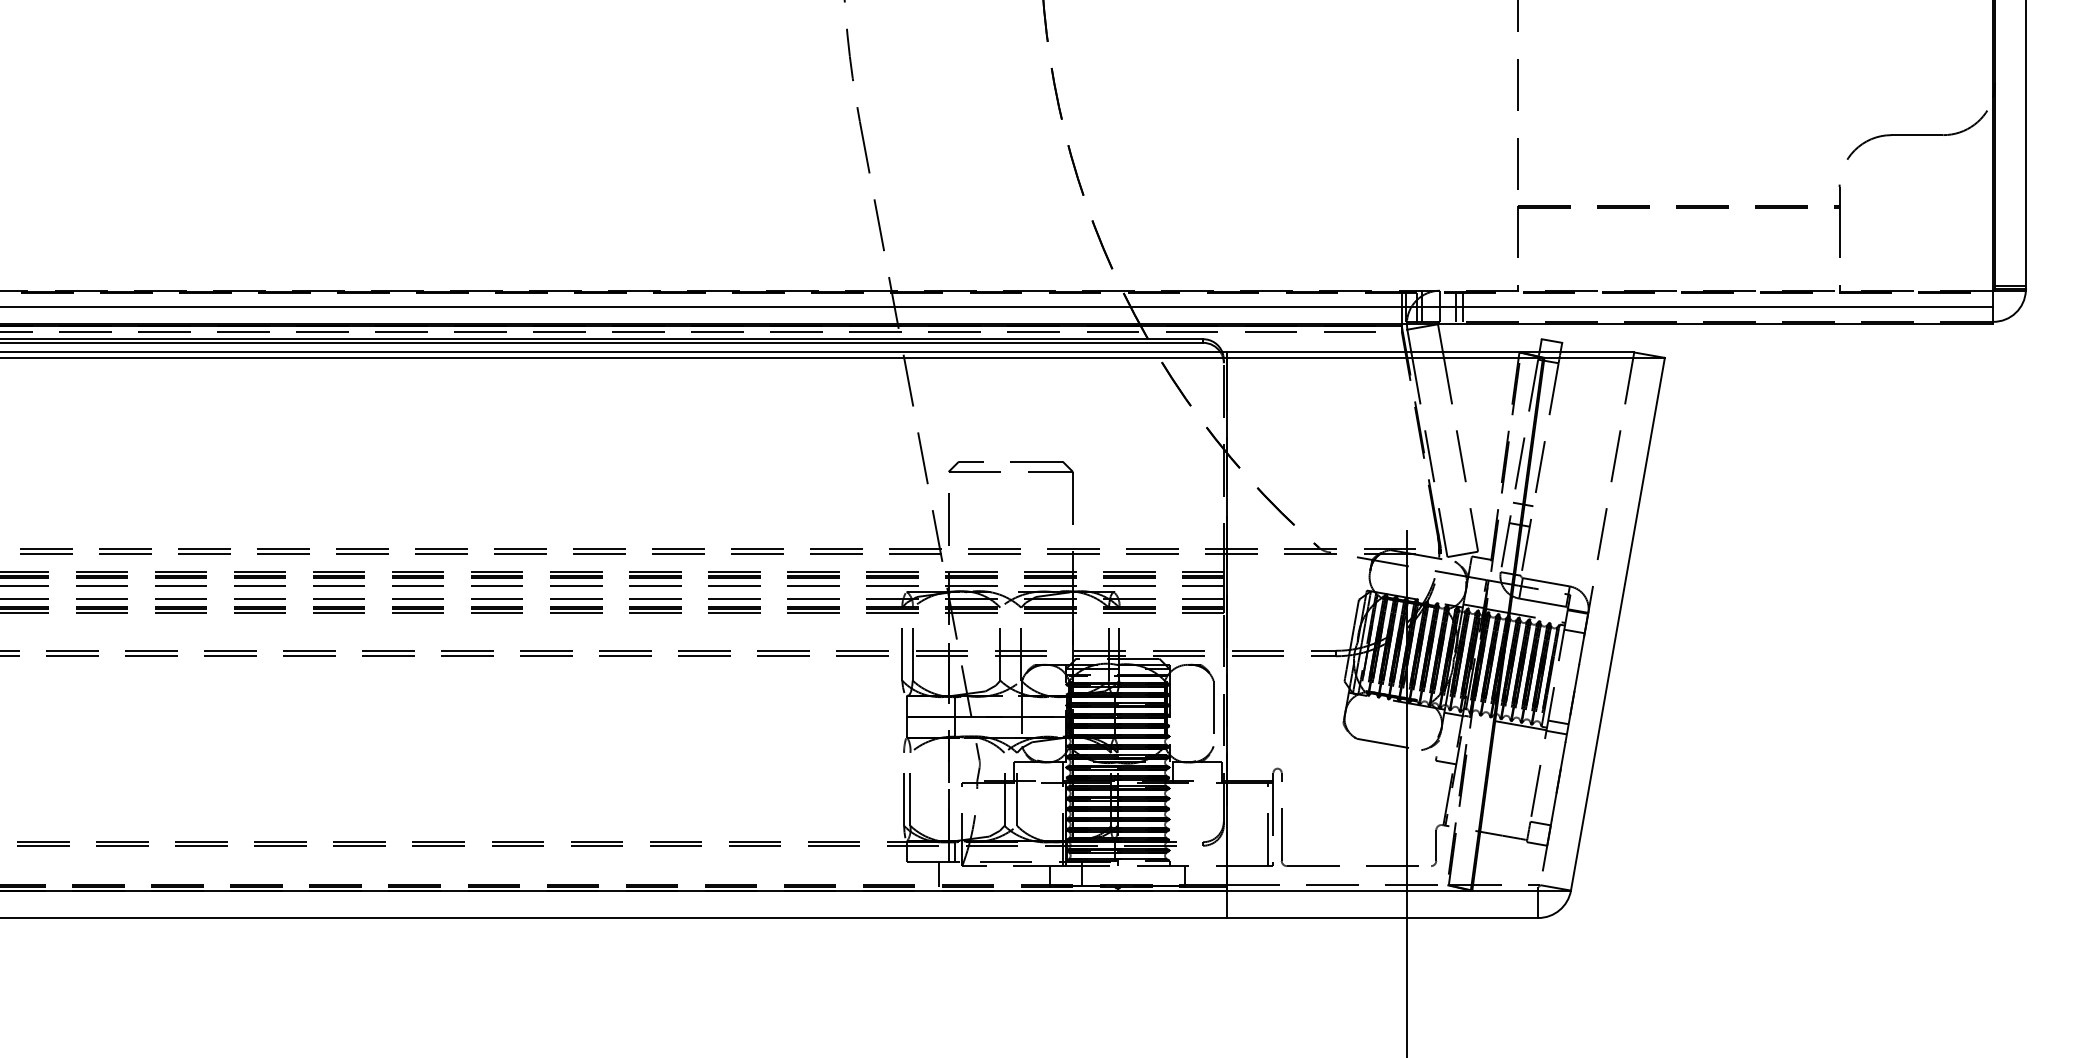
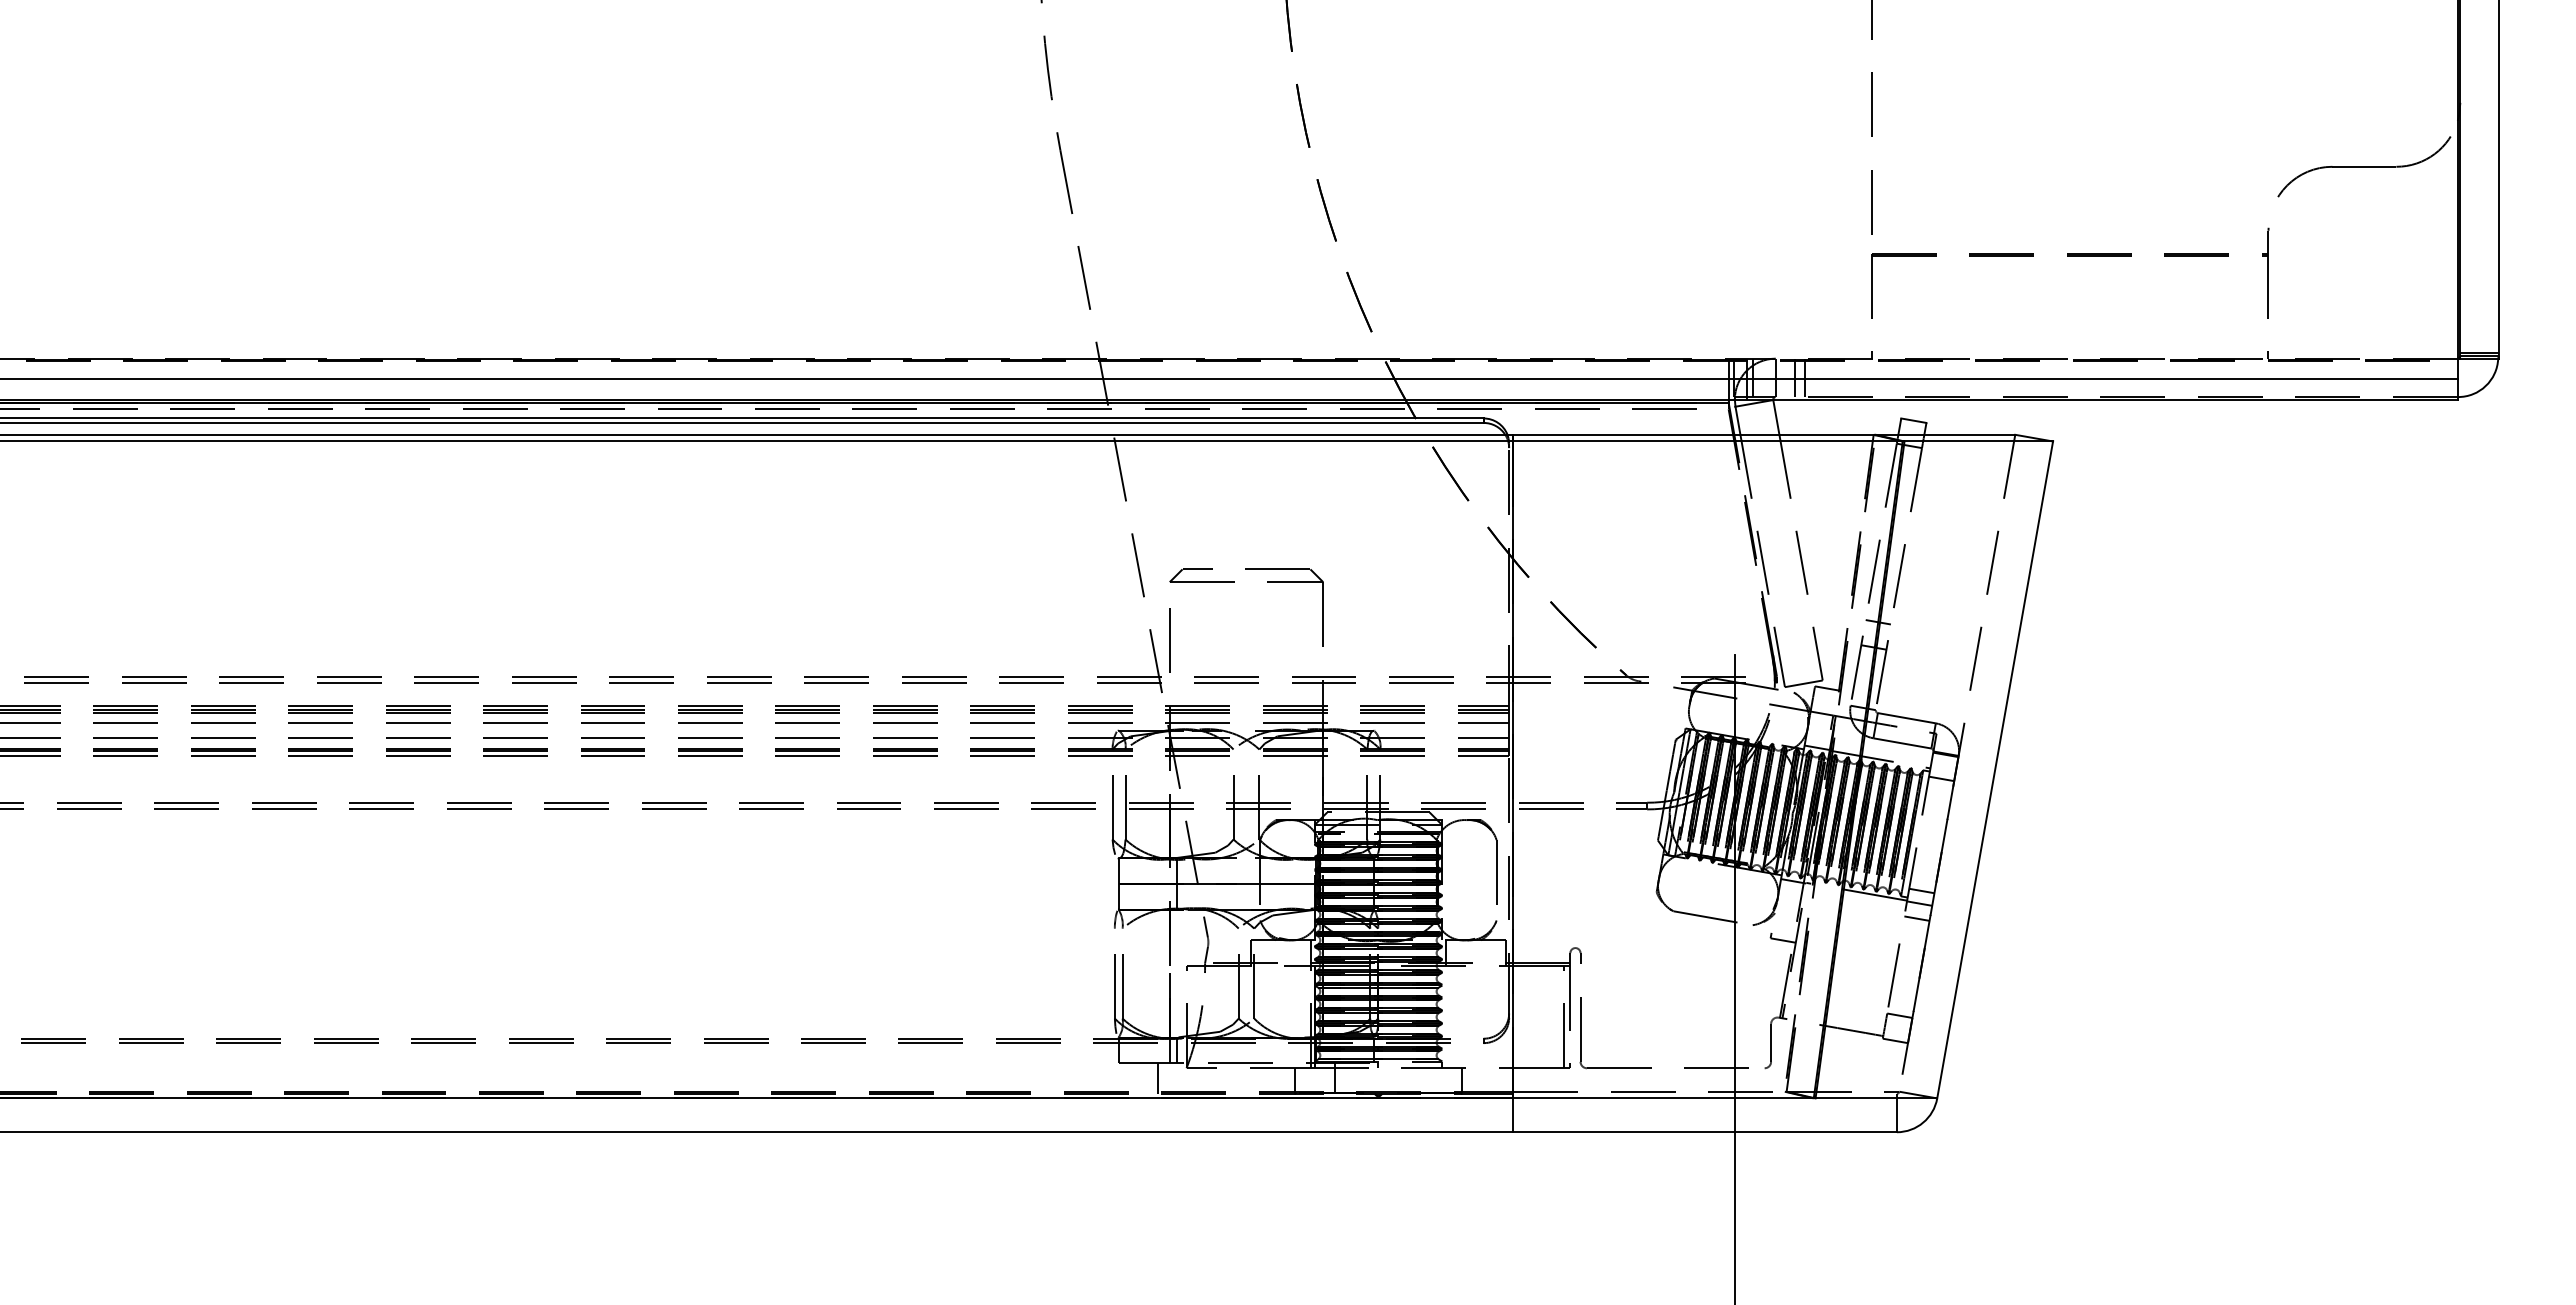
line: (1554, 744) -> (1916, 918), added

